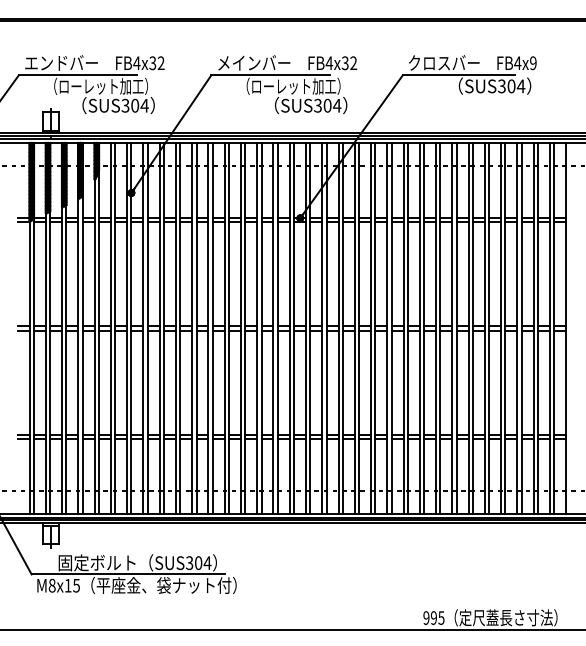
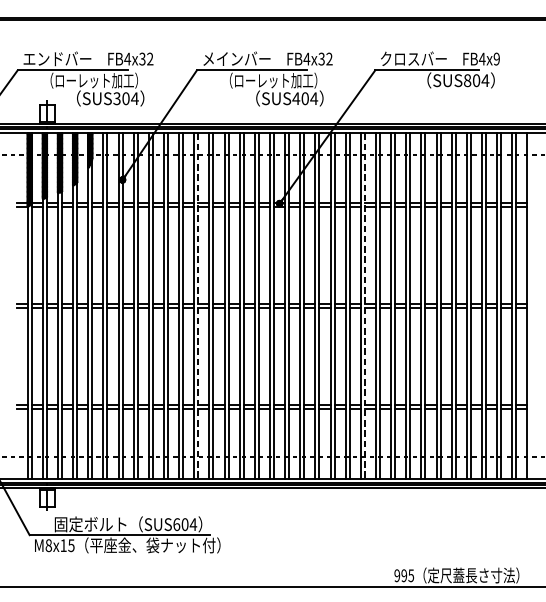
text: (501, 86) -> (467, 80), SUS304 -> SUS804
text: (317, 105) -> (295, 98), SUS304 -> SUS404
line: (212, 328) -> (198, 306), solid -> dashed
line: (391, 328) -> (364, 306), solid -> dashed
text: (189, 562) -> (176, 524), SUS304 -> SUS604

